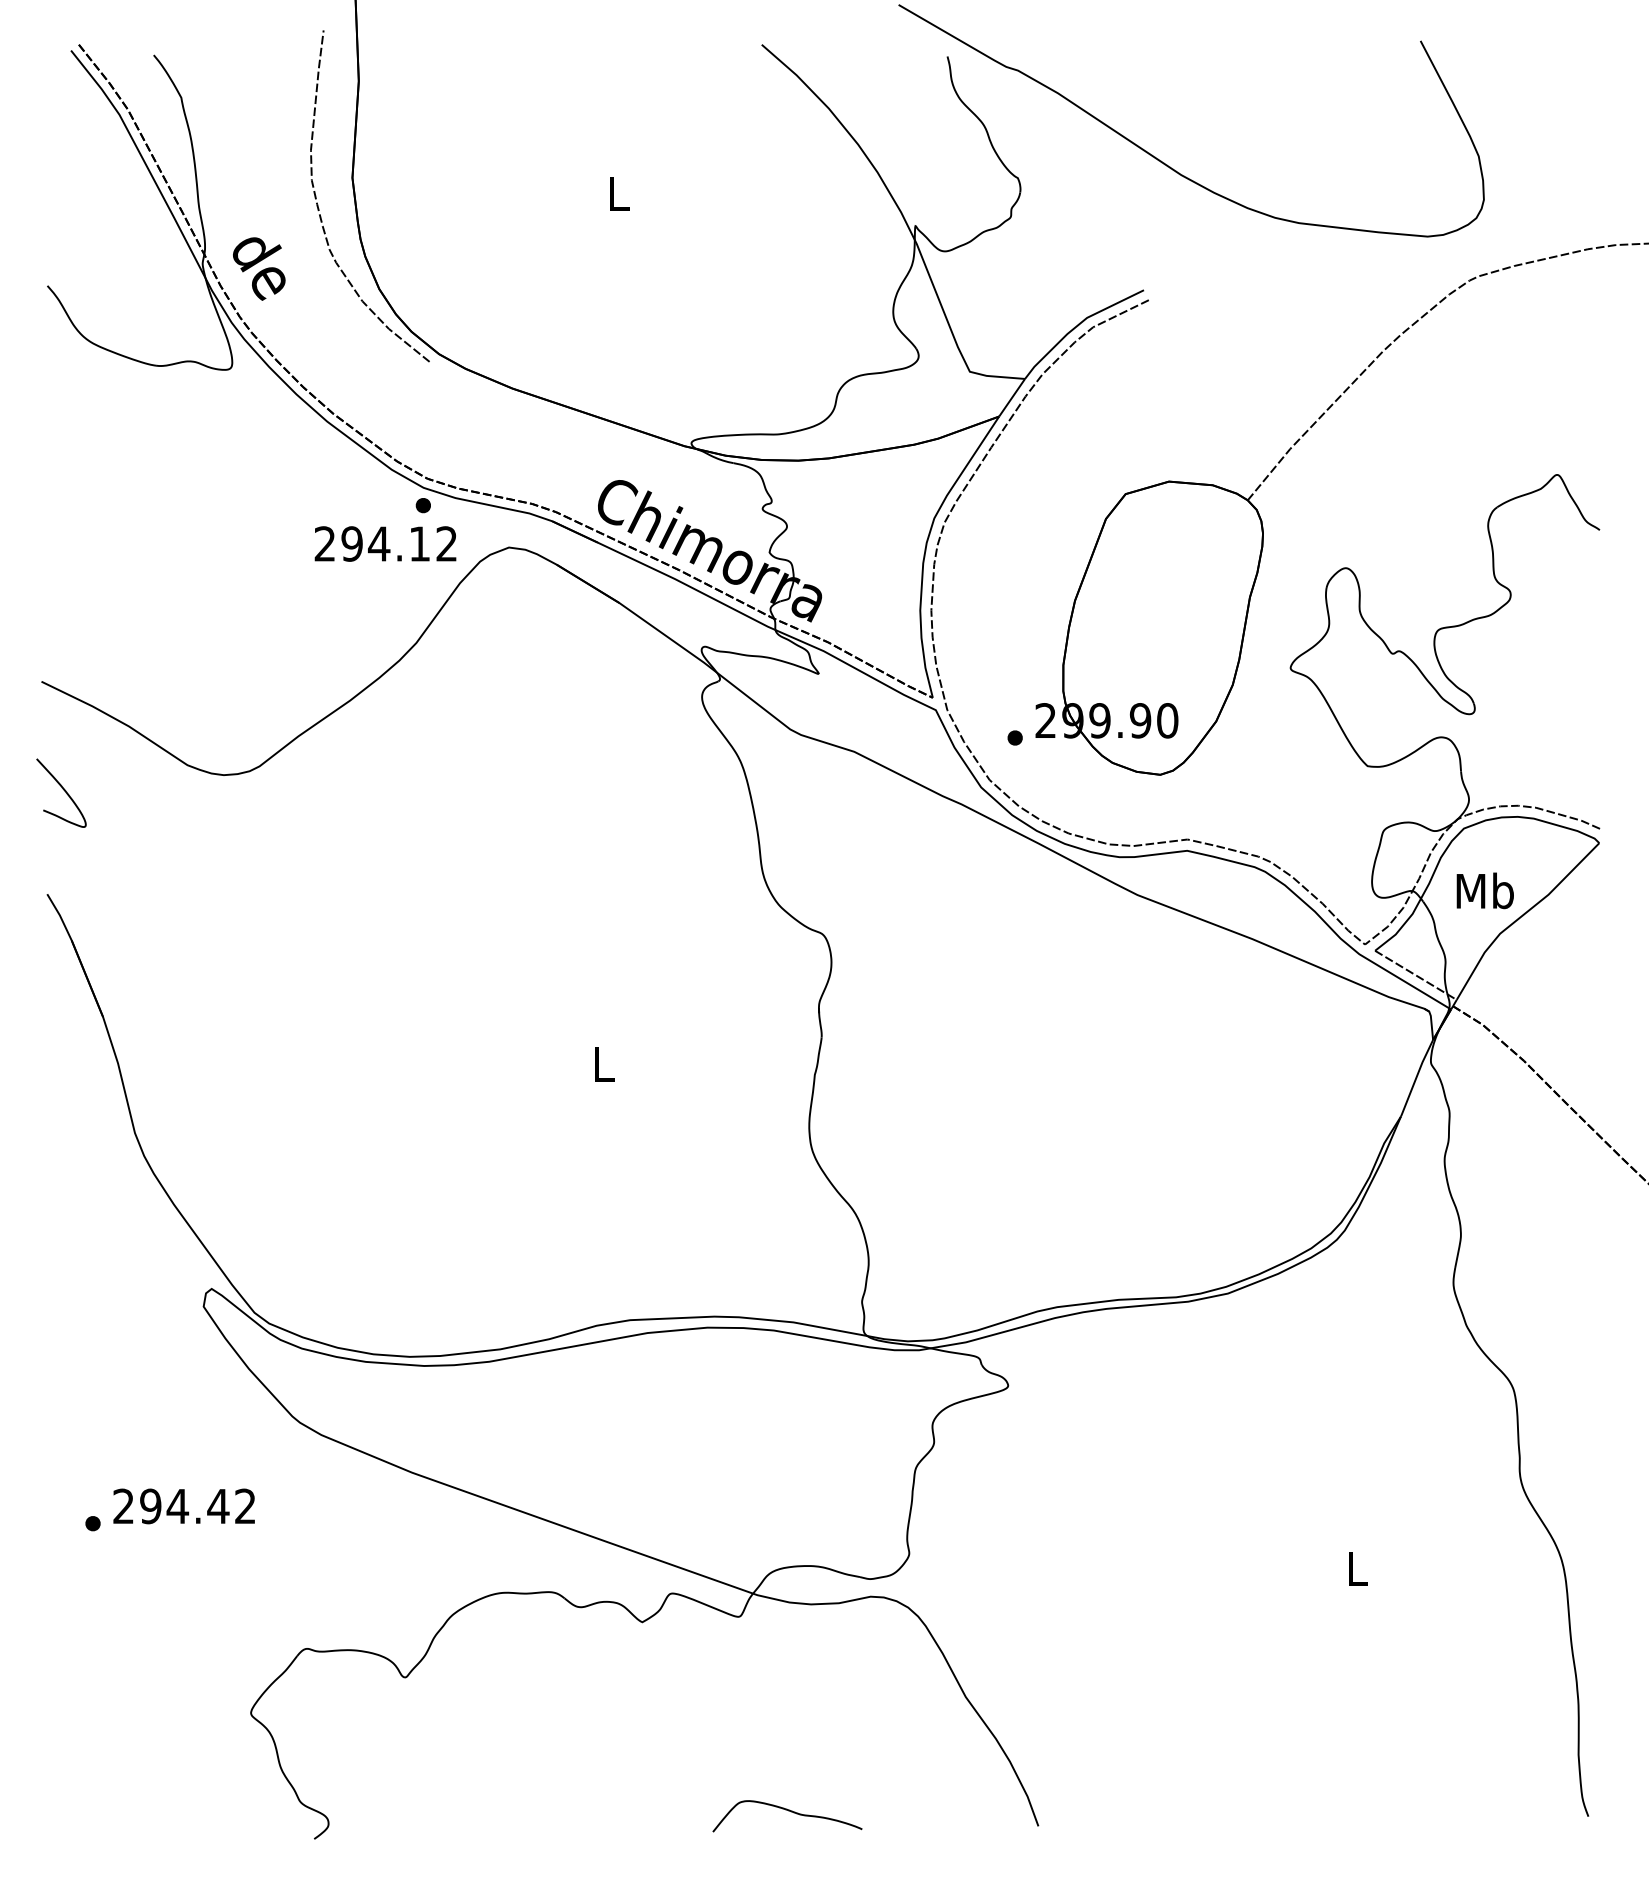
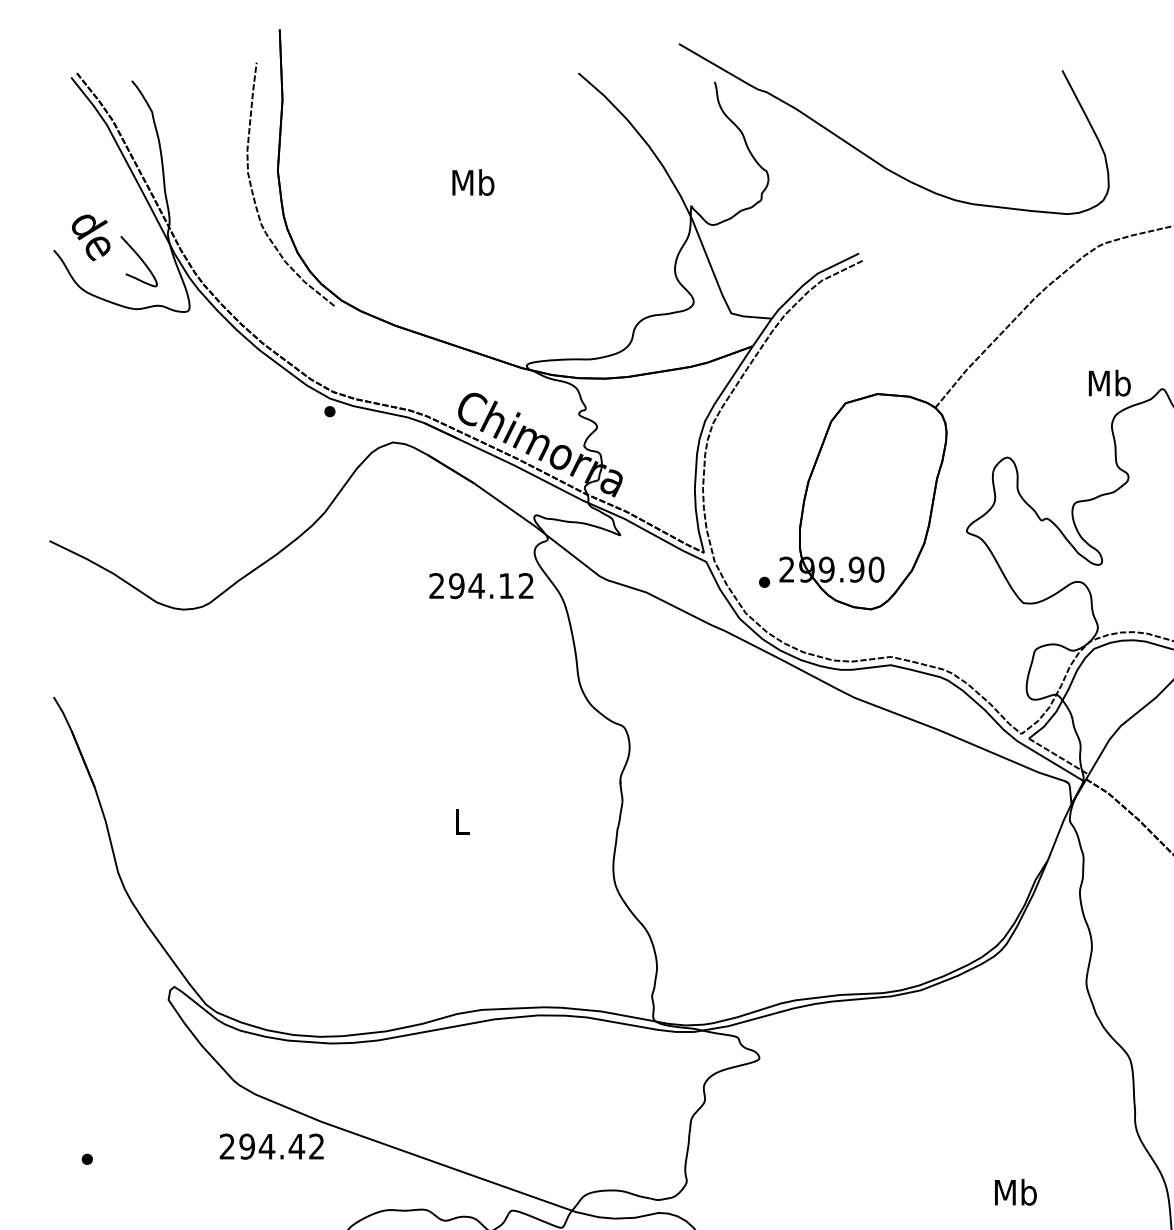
text: (618, 193) -> (473, 182), L -> Mb
text: (259, 268) -> (91, 237), moved
text: (385, 543) -> (481, 585), moved
curve: (63, 790) -> (140, 259), moved
text: (1484, 890) -> (1109, 382), moved
text: (183, 1506) -> (271, 1146), moved
text: (1356, 1568) -> (1015, 1192), L -> Mb

